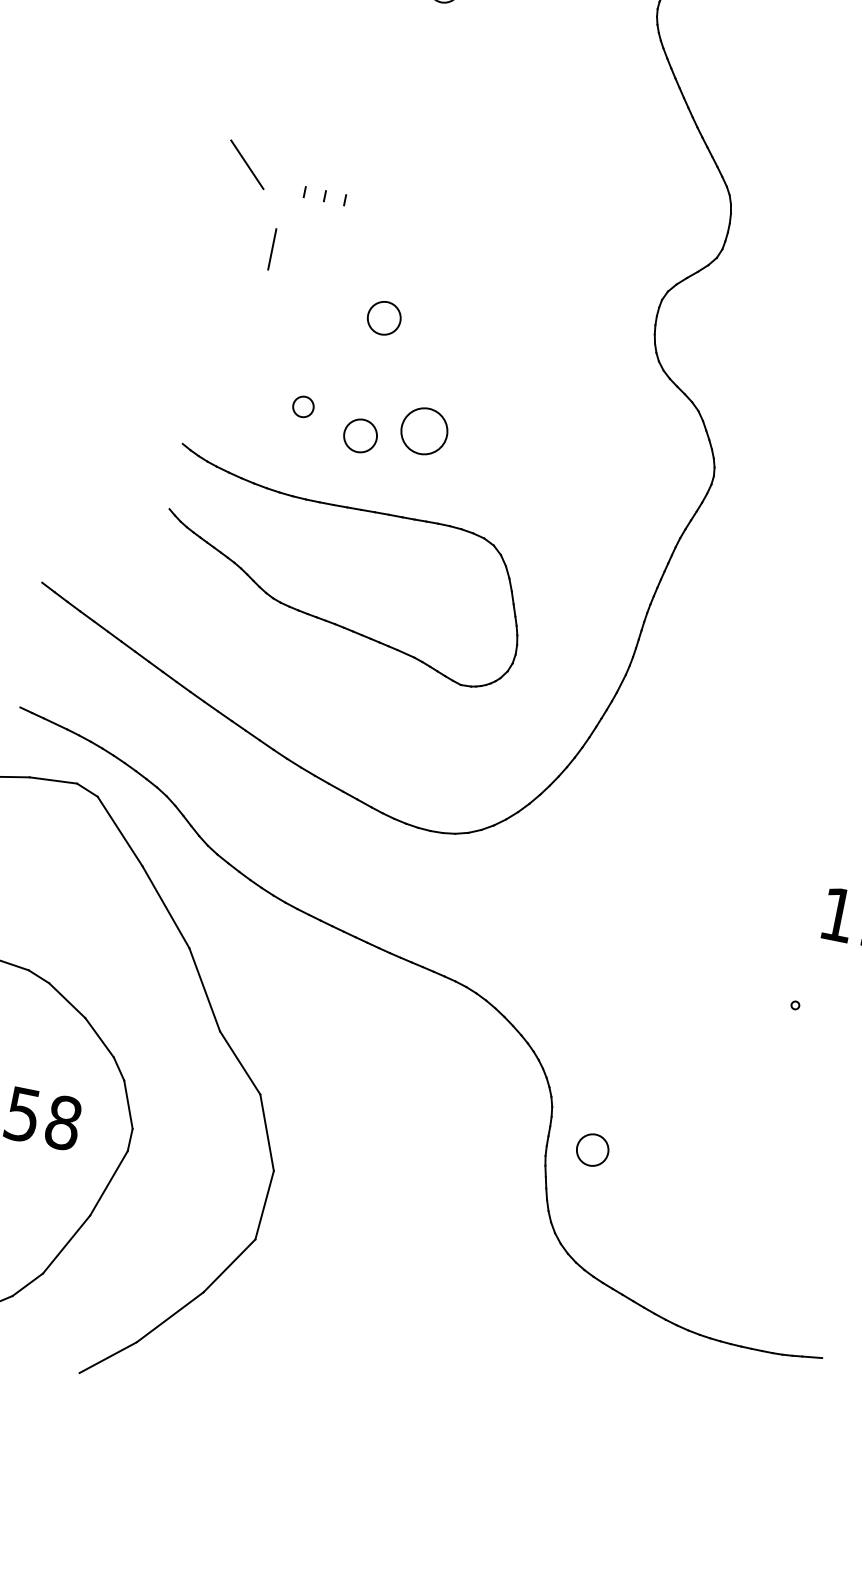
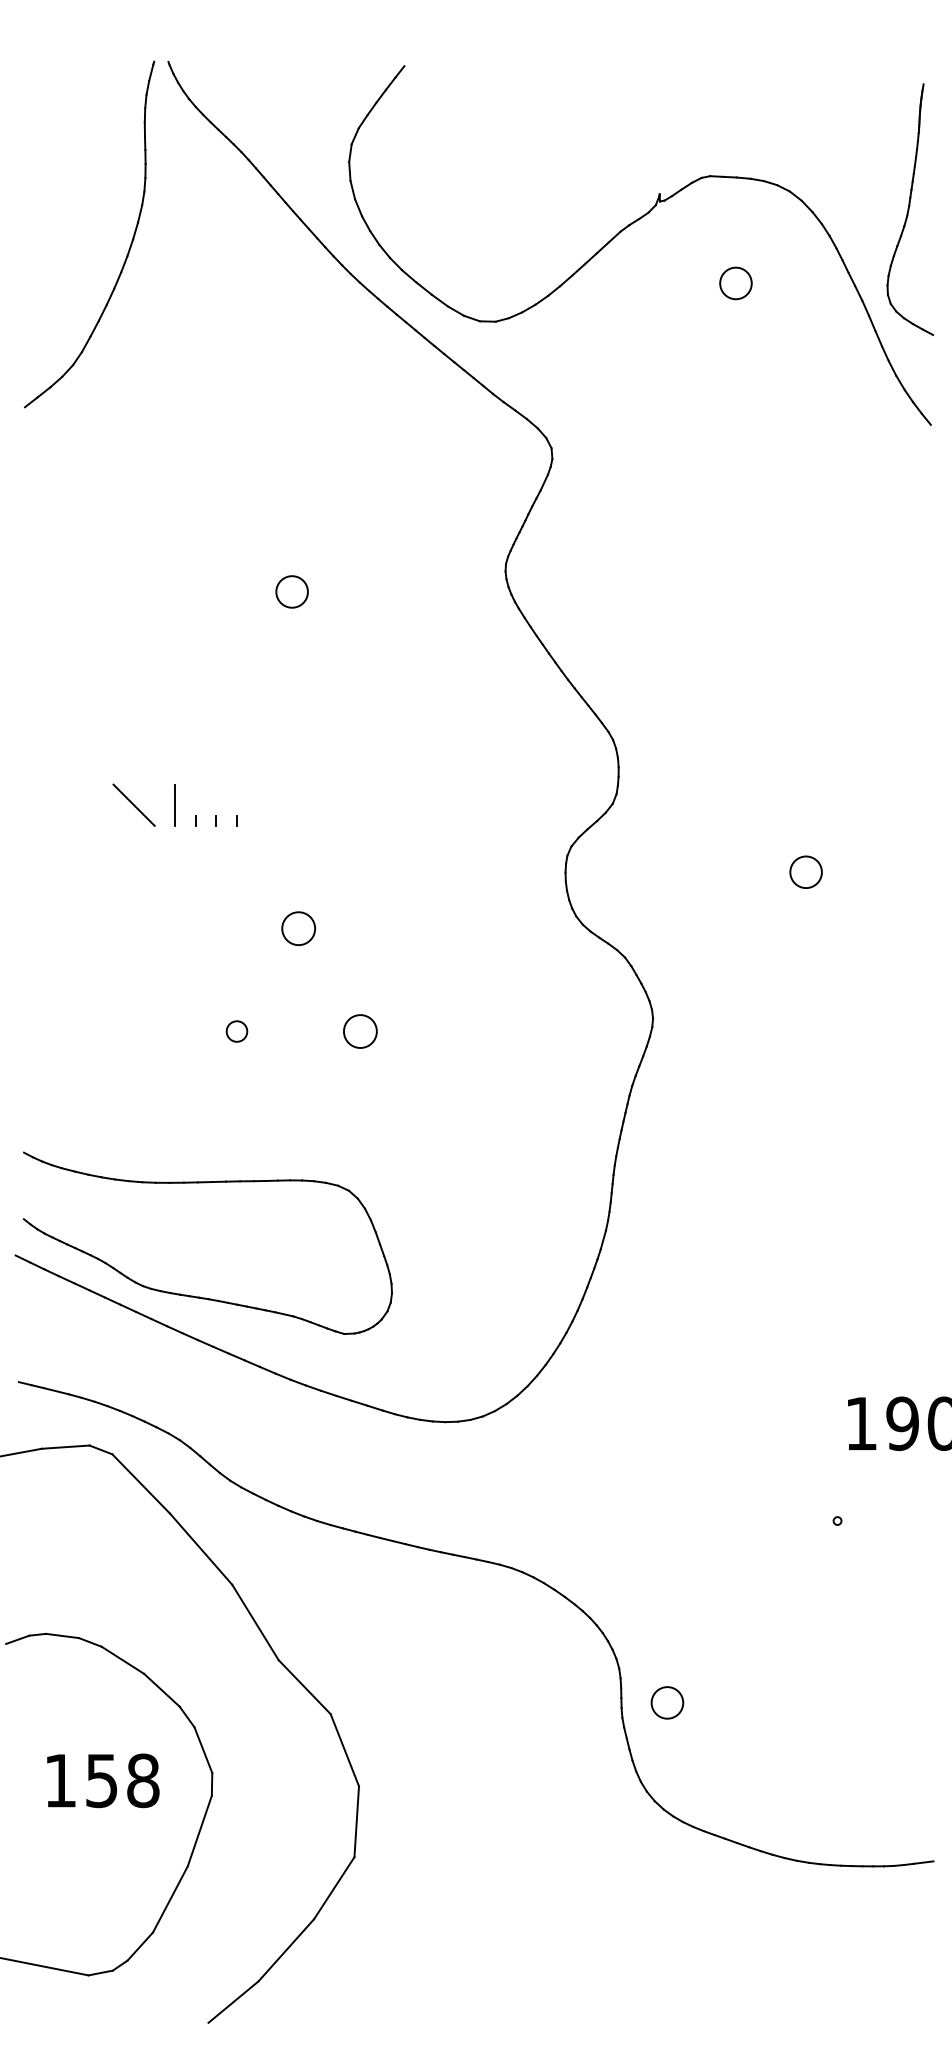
line: (271, 249) -> (174, 805), moved
circle: (424, 431) -> (360, 1031), size x0.71
circle: (360, 435) -> (298, 1048), removed
part: (327, 619) -> (200, 1296), moved

